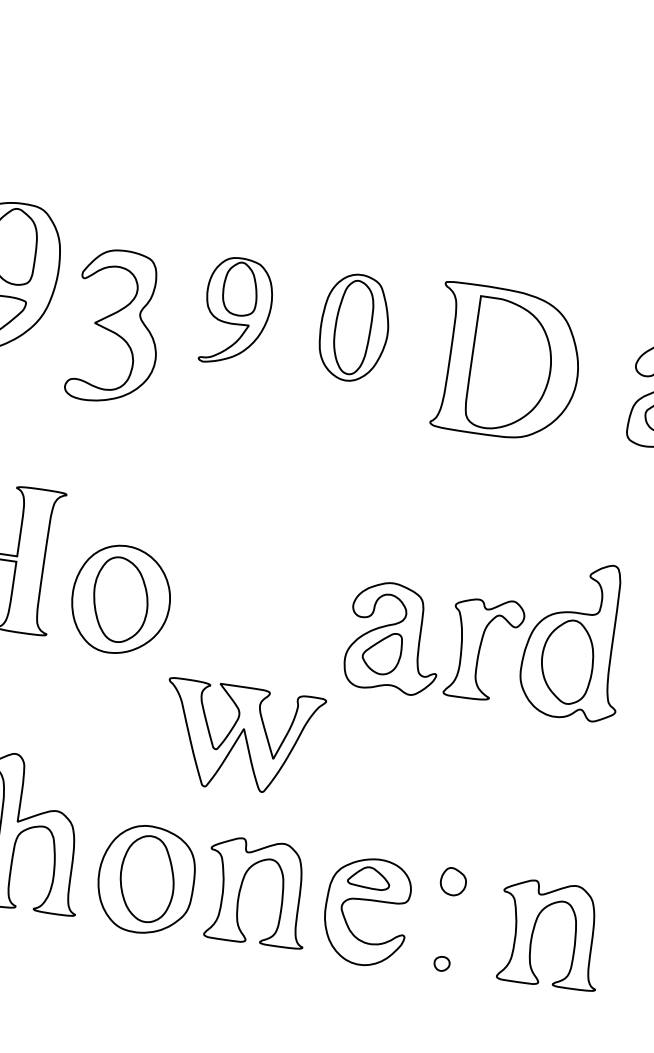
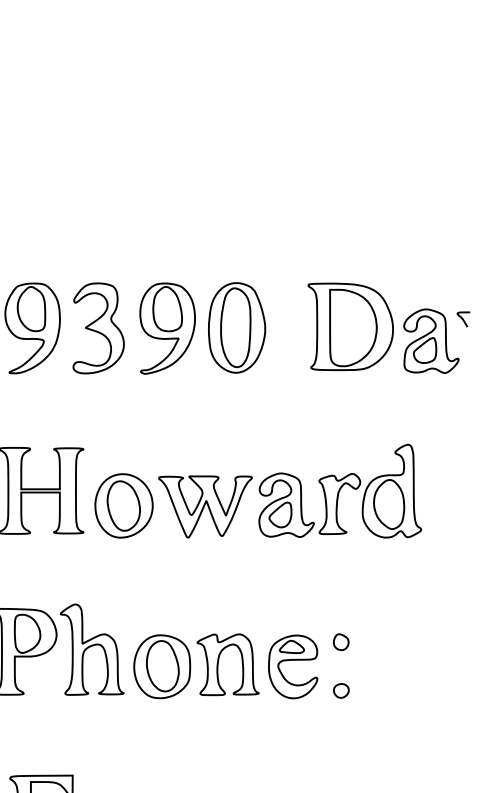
part: (237, 311) -> (167, 328), size x1.43
part: (116, 327) -> (98, 328), moved
part: (355, 327) -> (237, 327), size x1.43
part: (506, 362) -> (350, 326), moved
part: (241, 738) -> (205, 506), moved
part: (536, 925) -> (393, 660), removed
part: (442, 963) -> (341, 690), size x1.67

